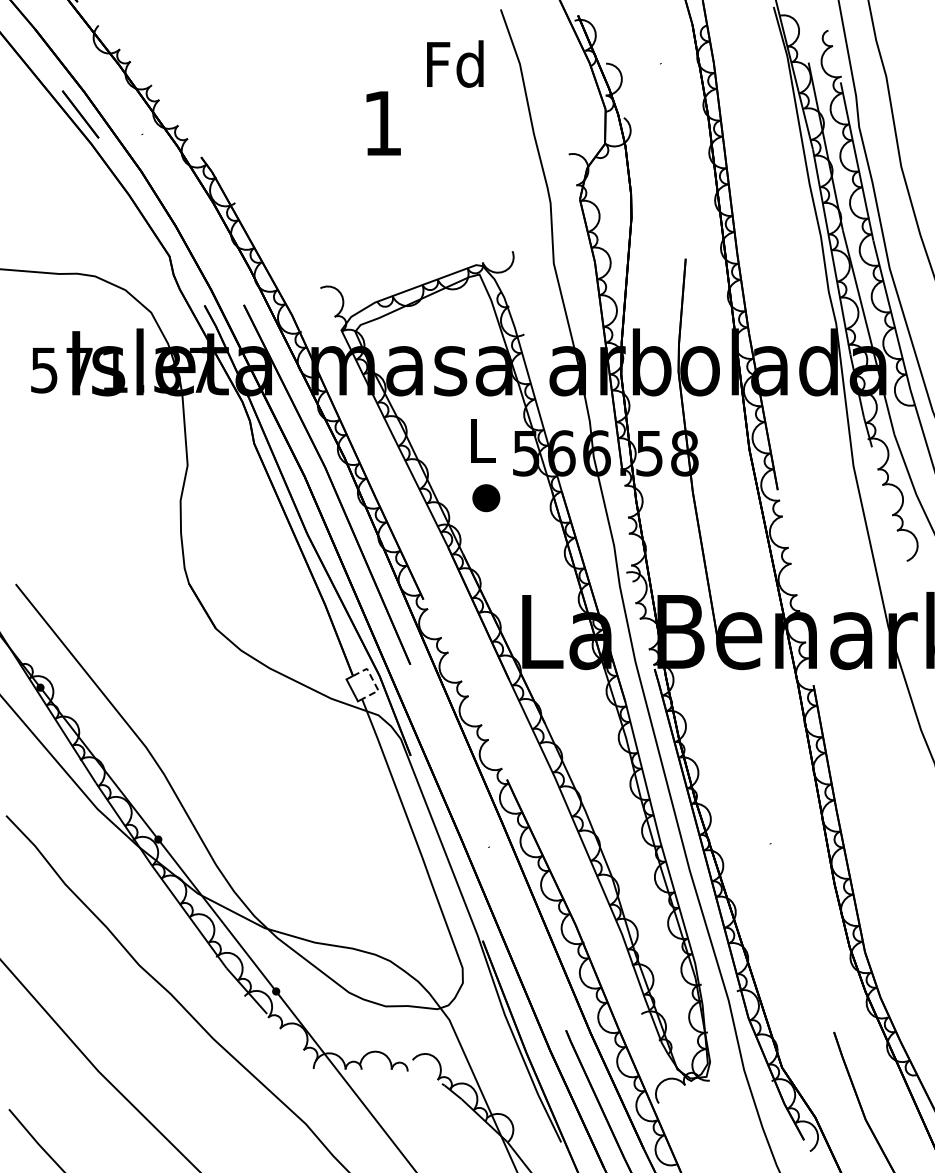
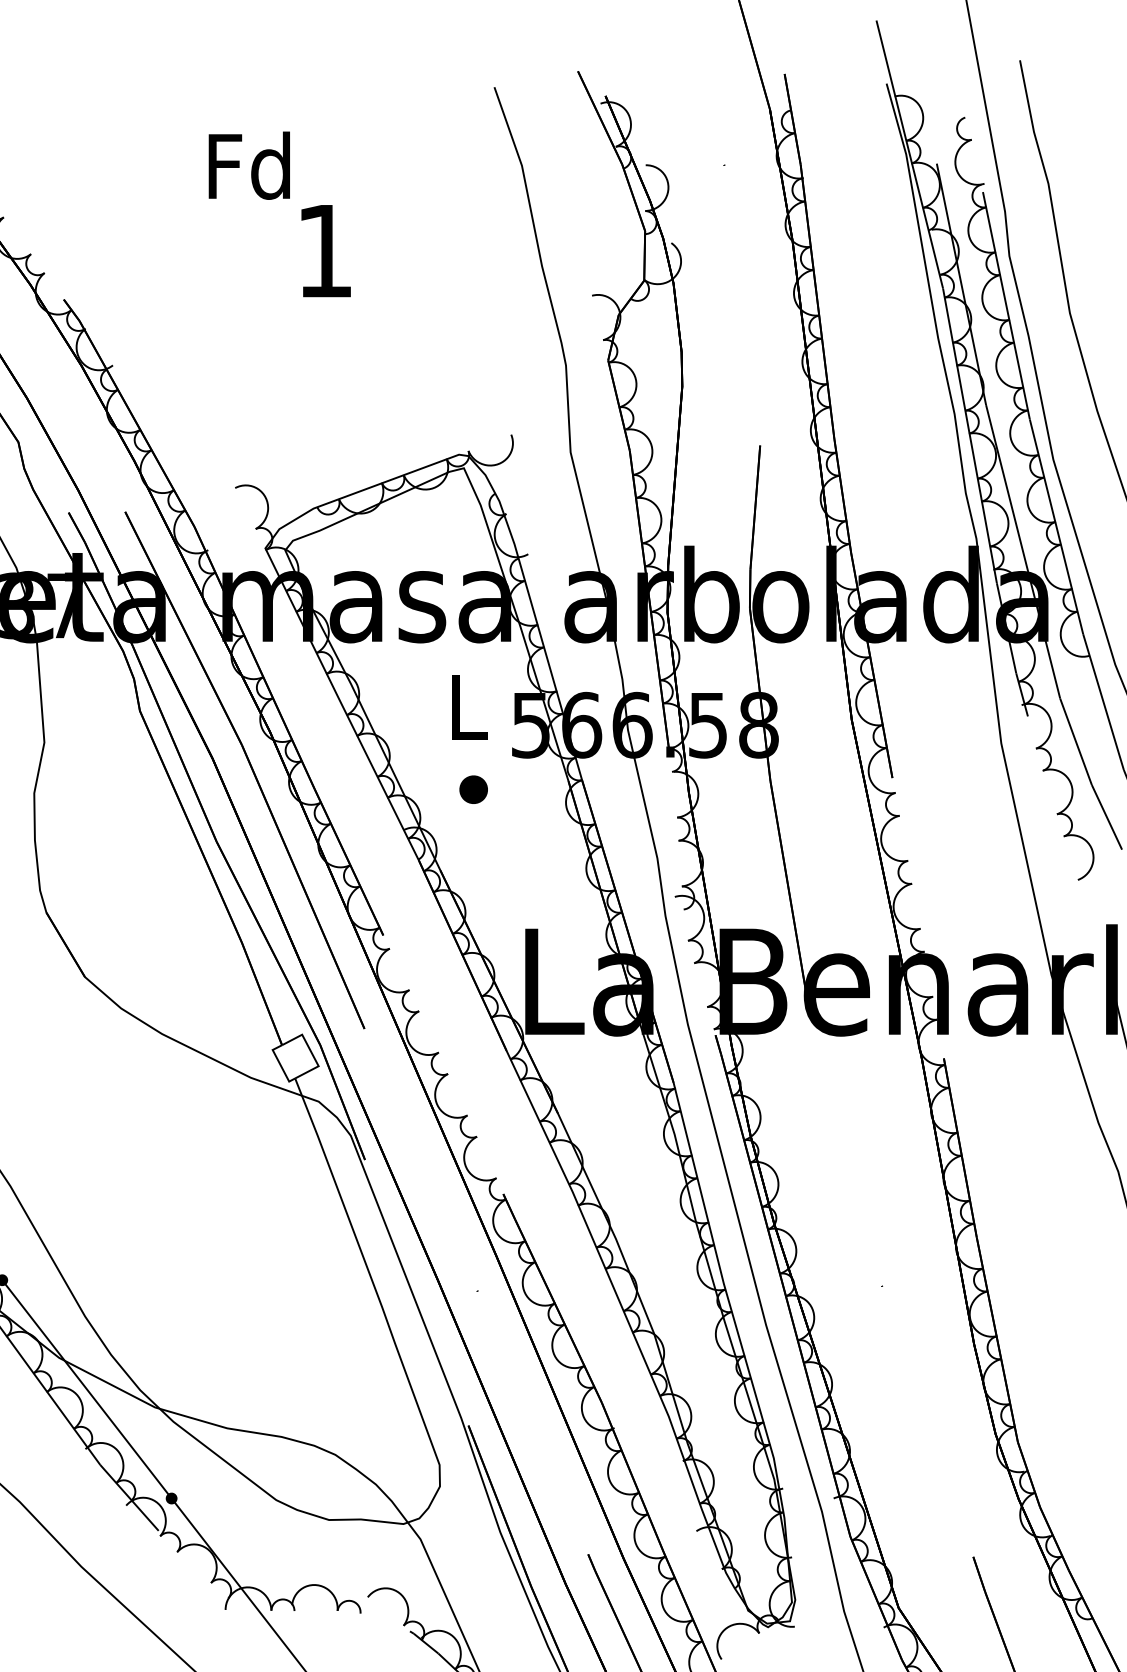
text: (455, 63) -> (249, 164), moved
part: (486, 498) -> (473, 790), size x0.71
line: (373, 681) -> (311, 1053), dashed -> solid

